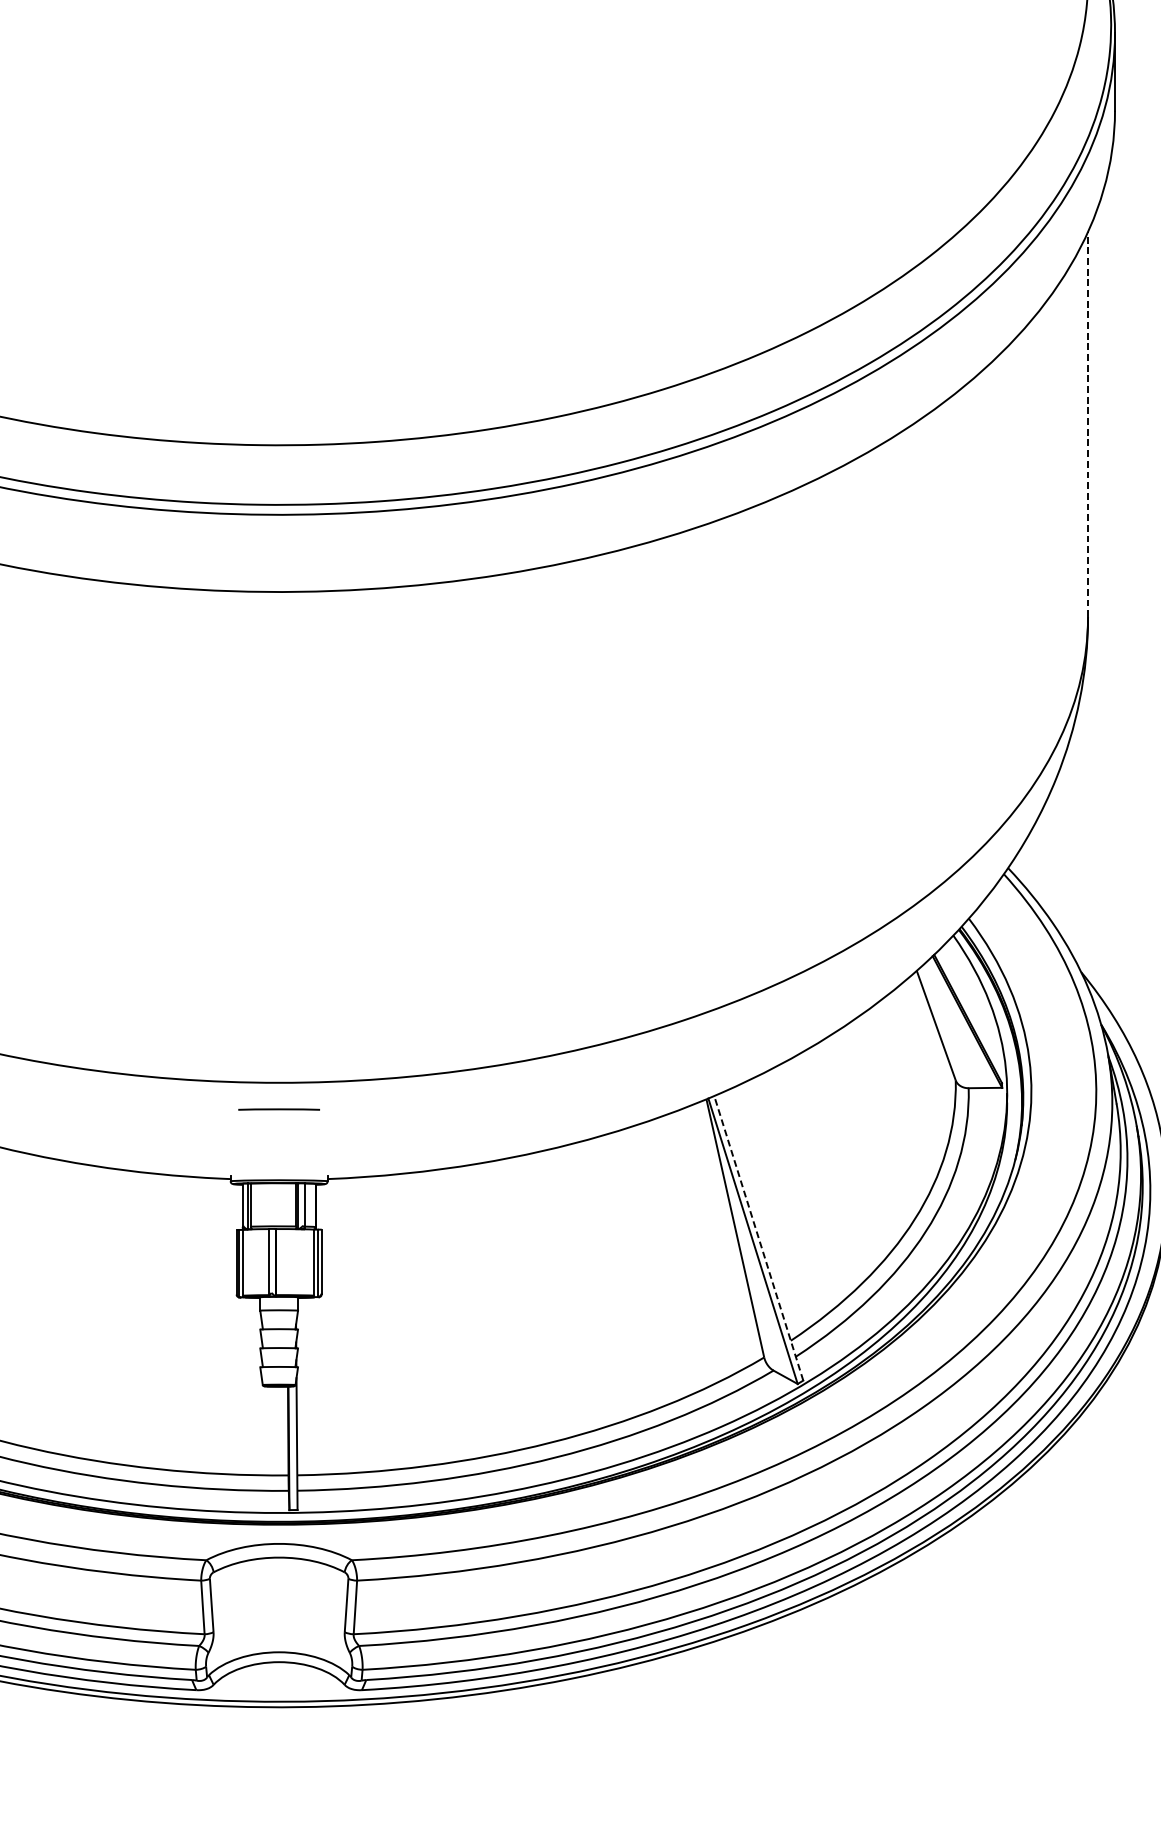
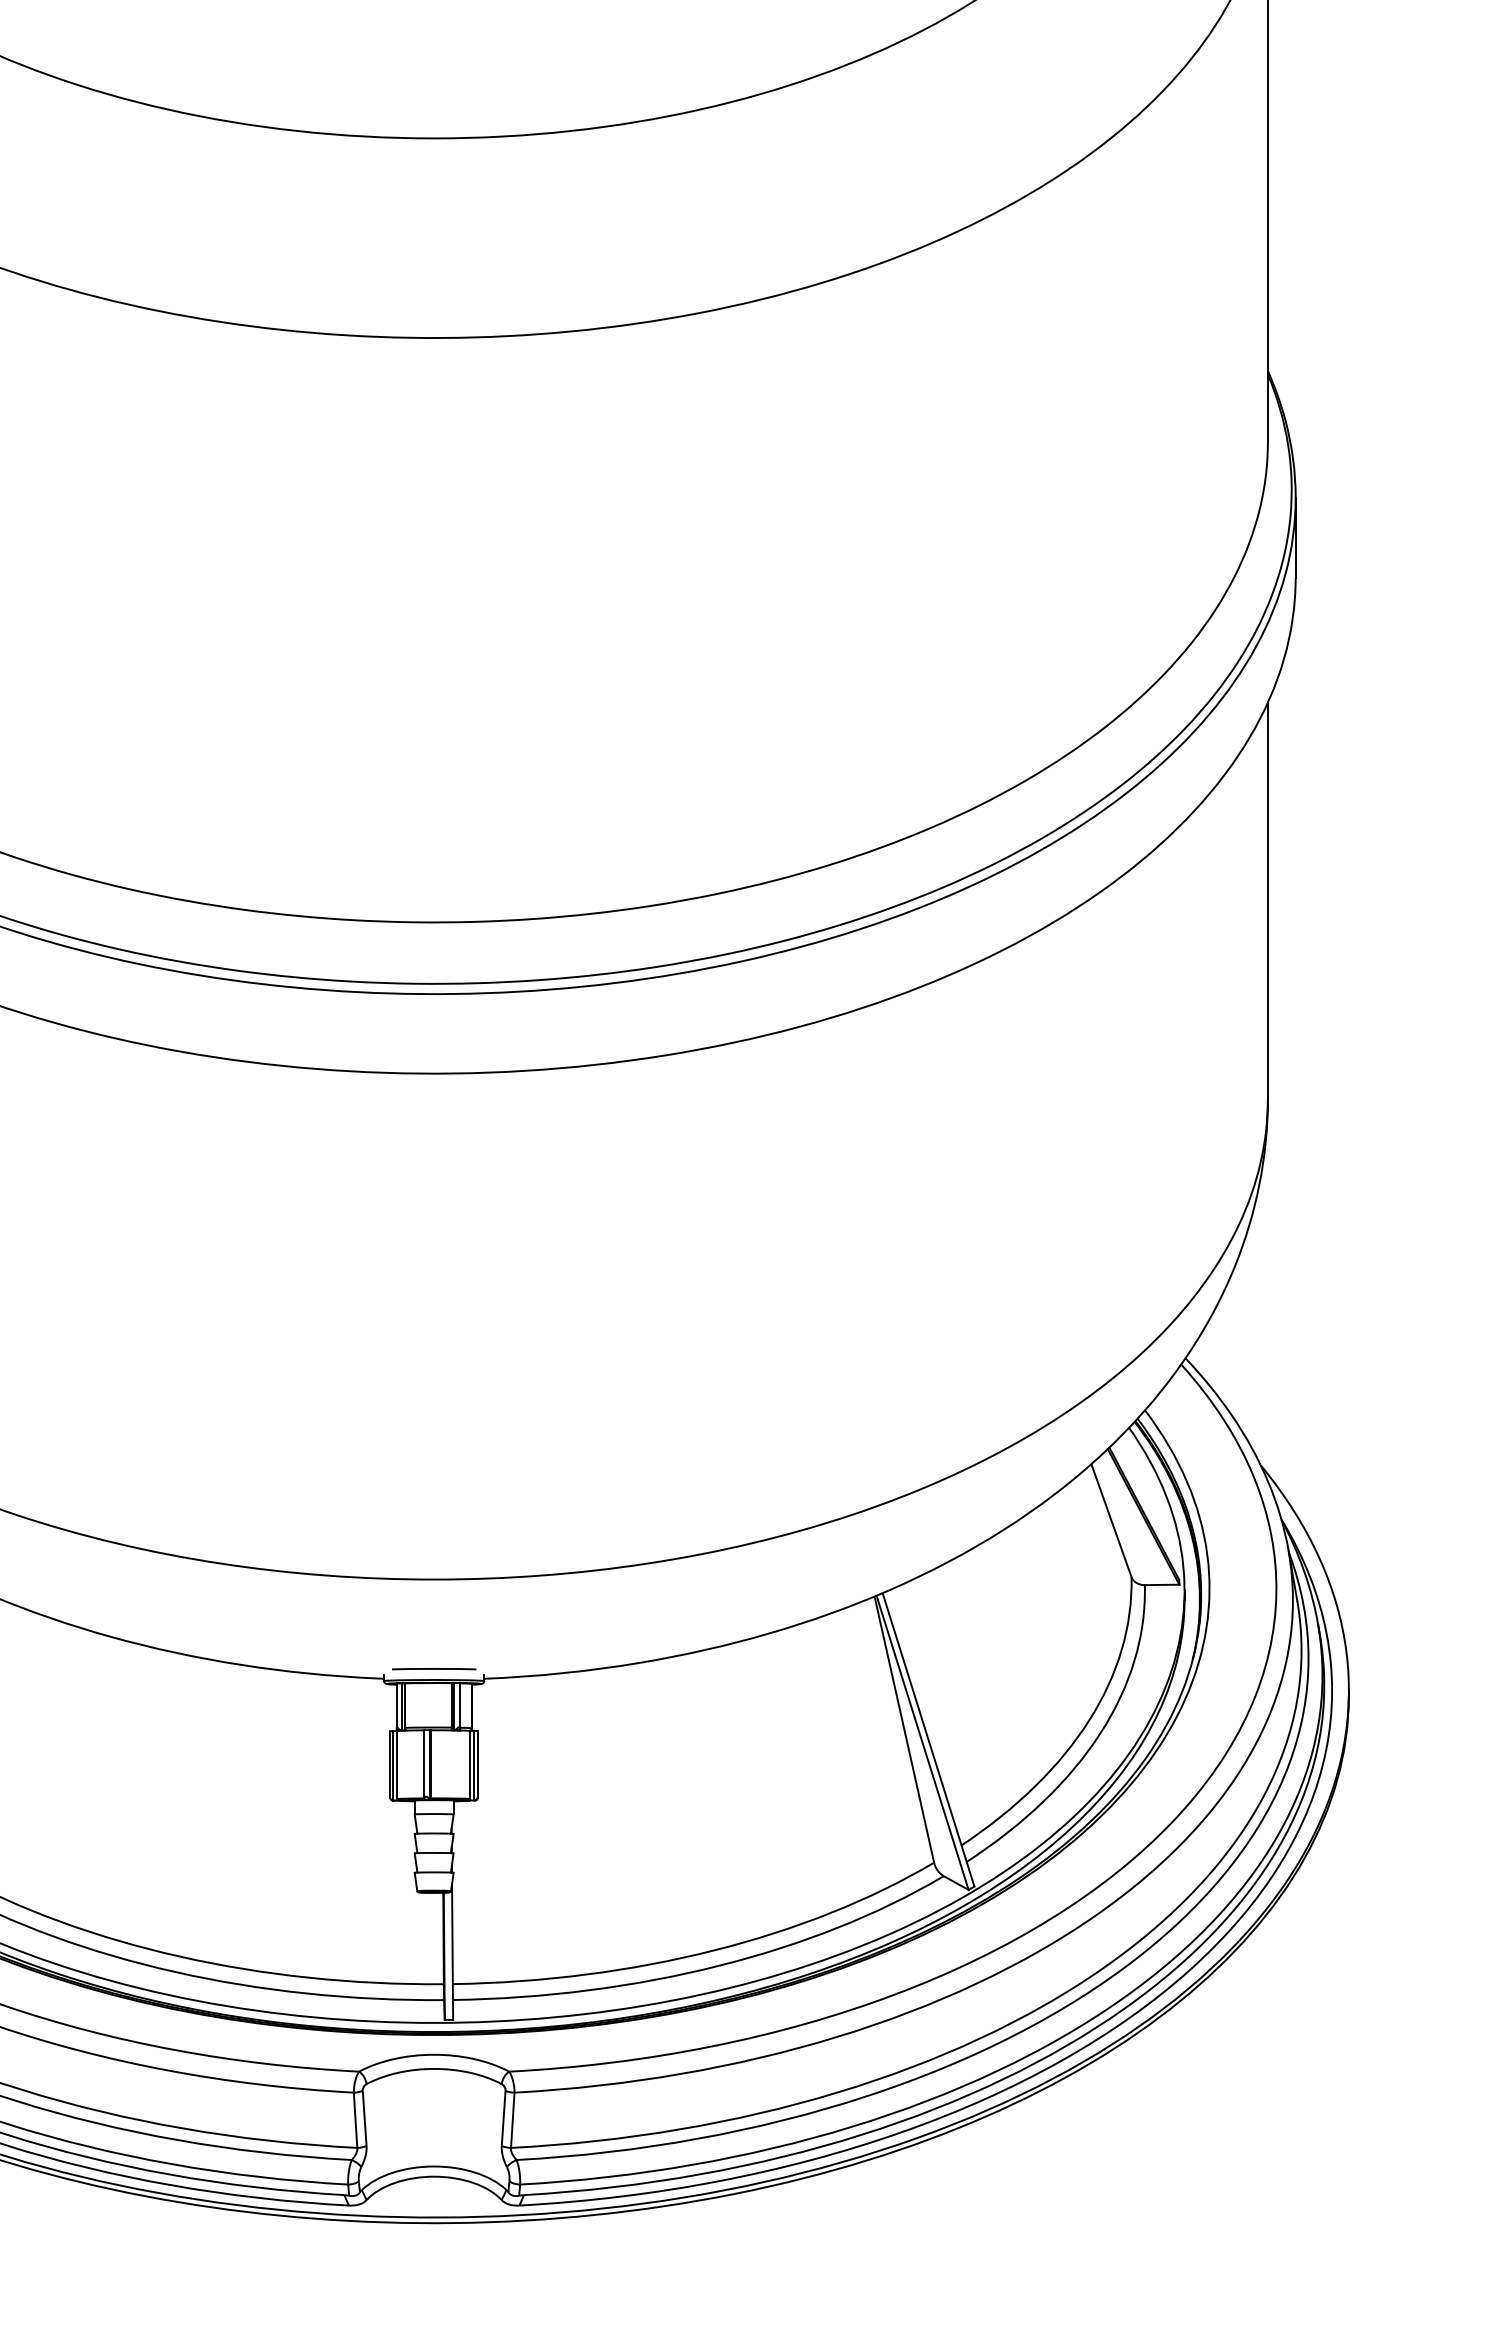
line: (1087, 424) -> (1267, 900), dashed -> solid
line: (279, 1109) -> (434, 1669), moved
line: (758, 1238) -> (928, 1739), dashed -> solid

